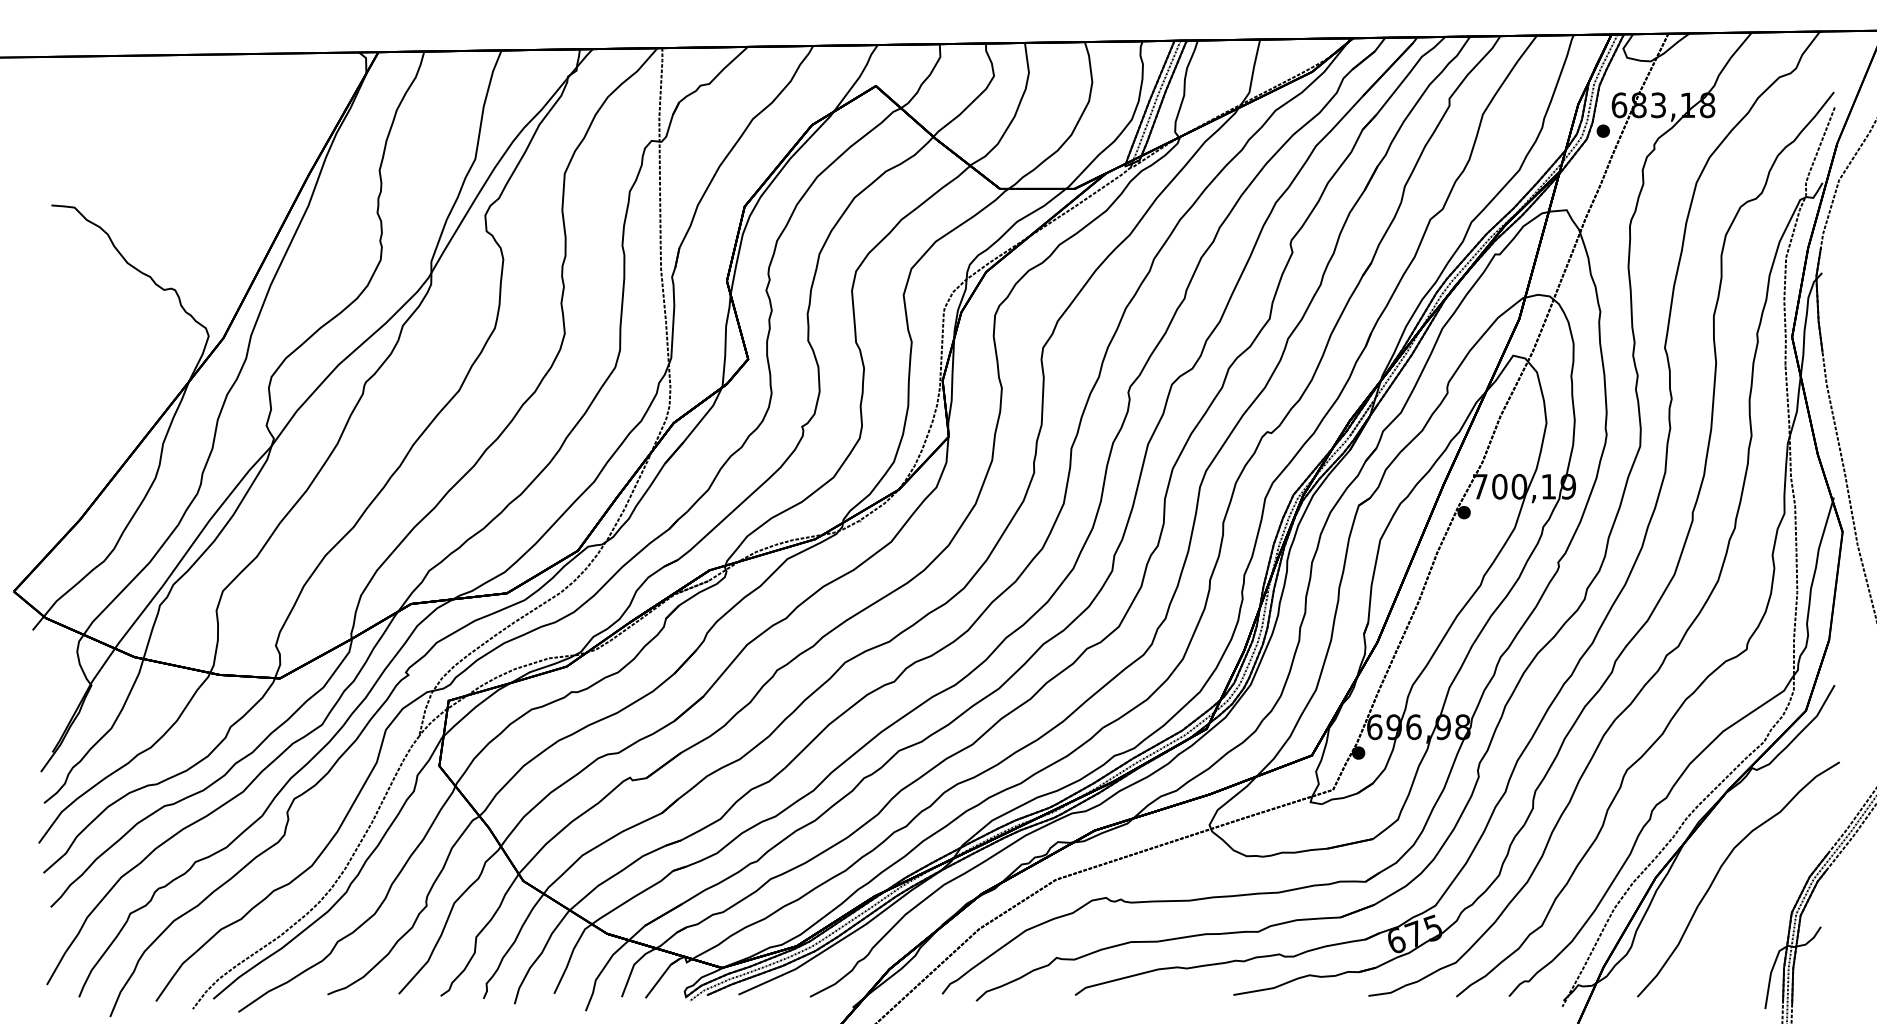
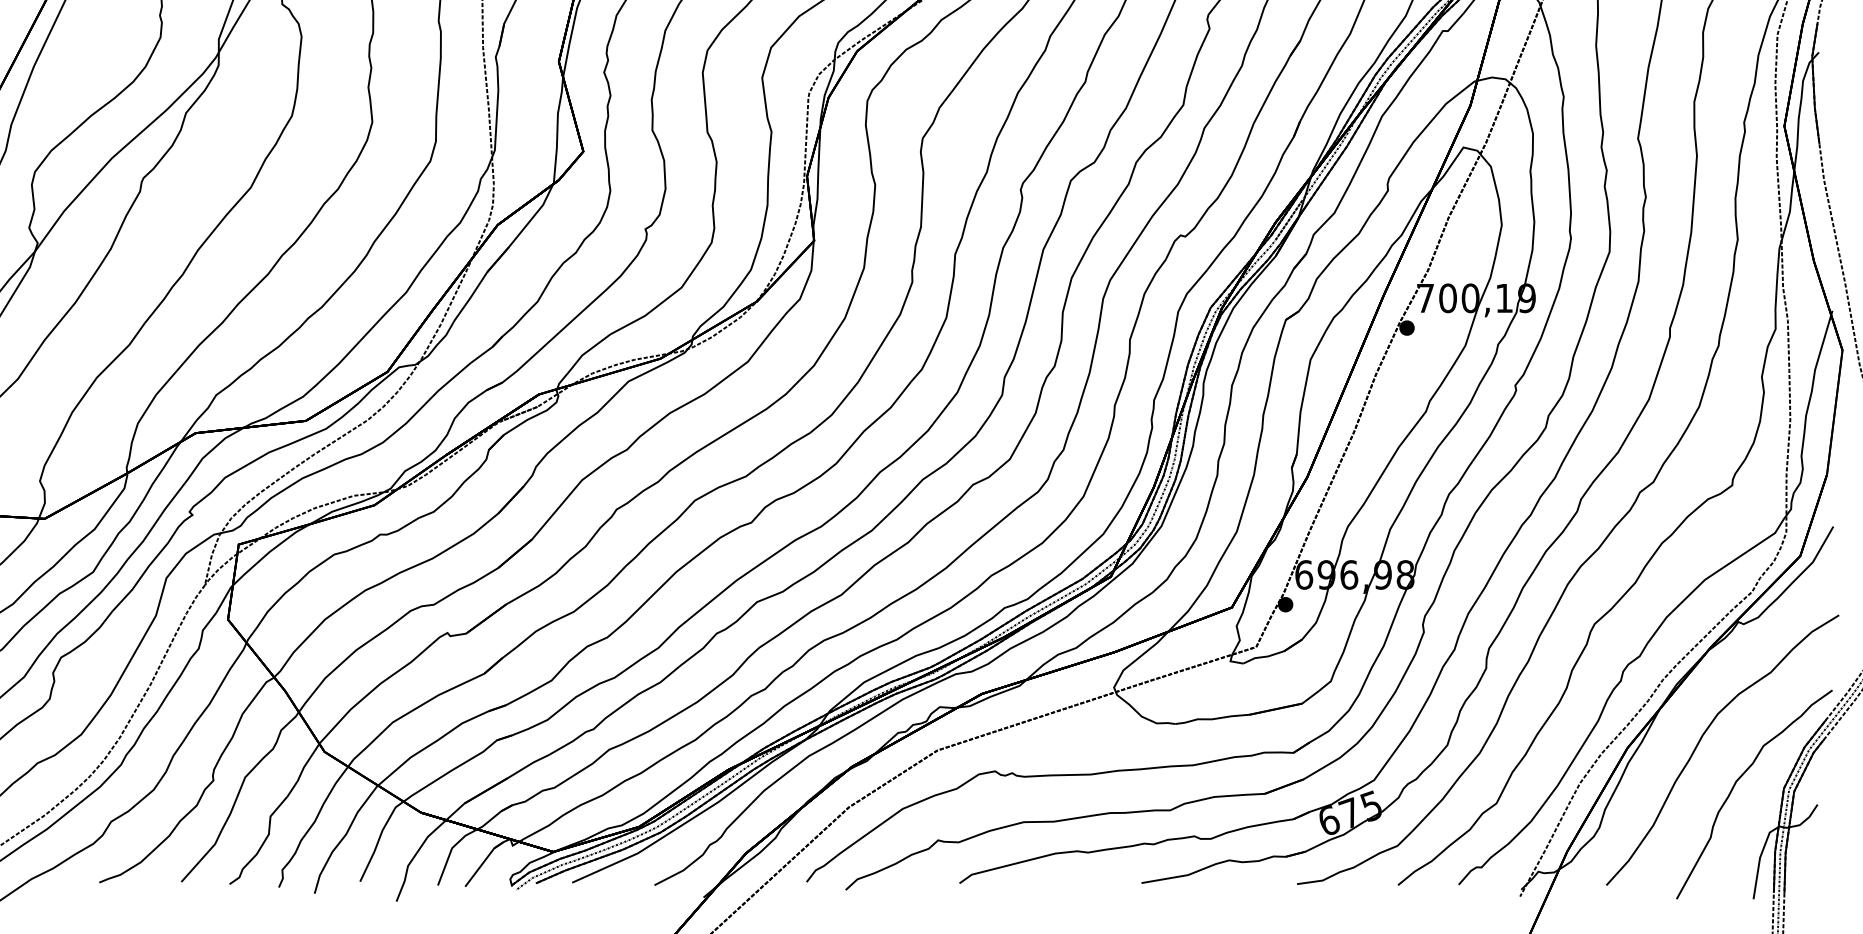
part: (1749, 910) -> (1735, 785), added

